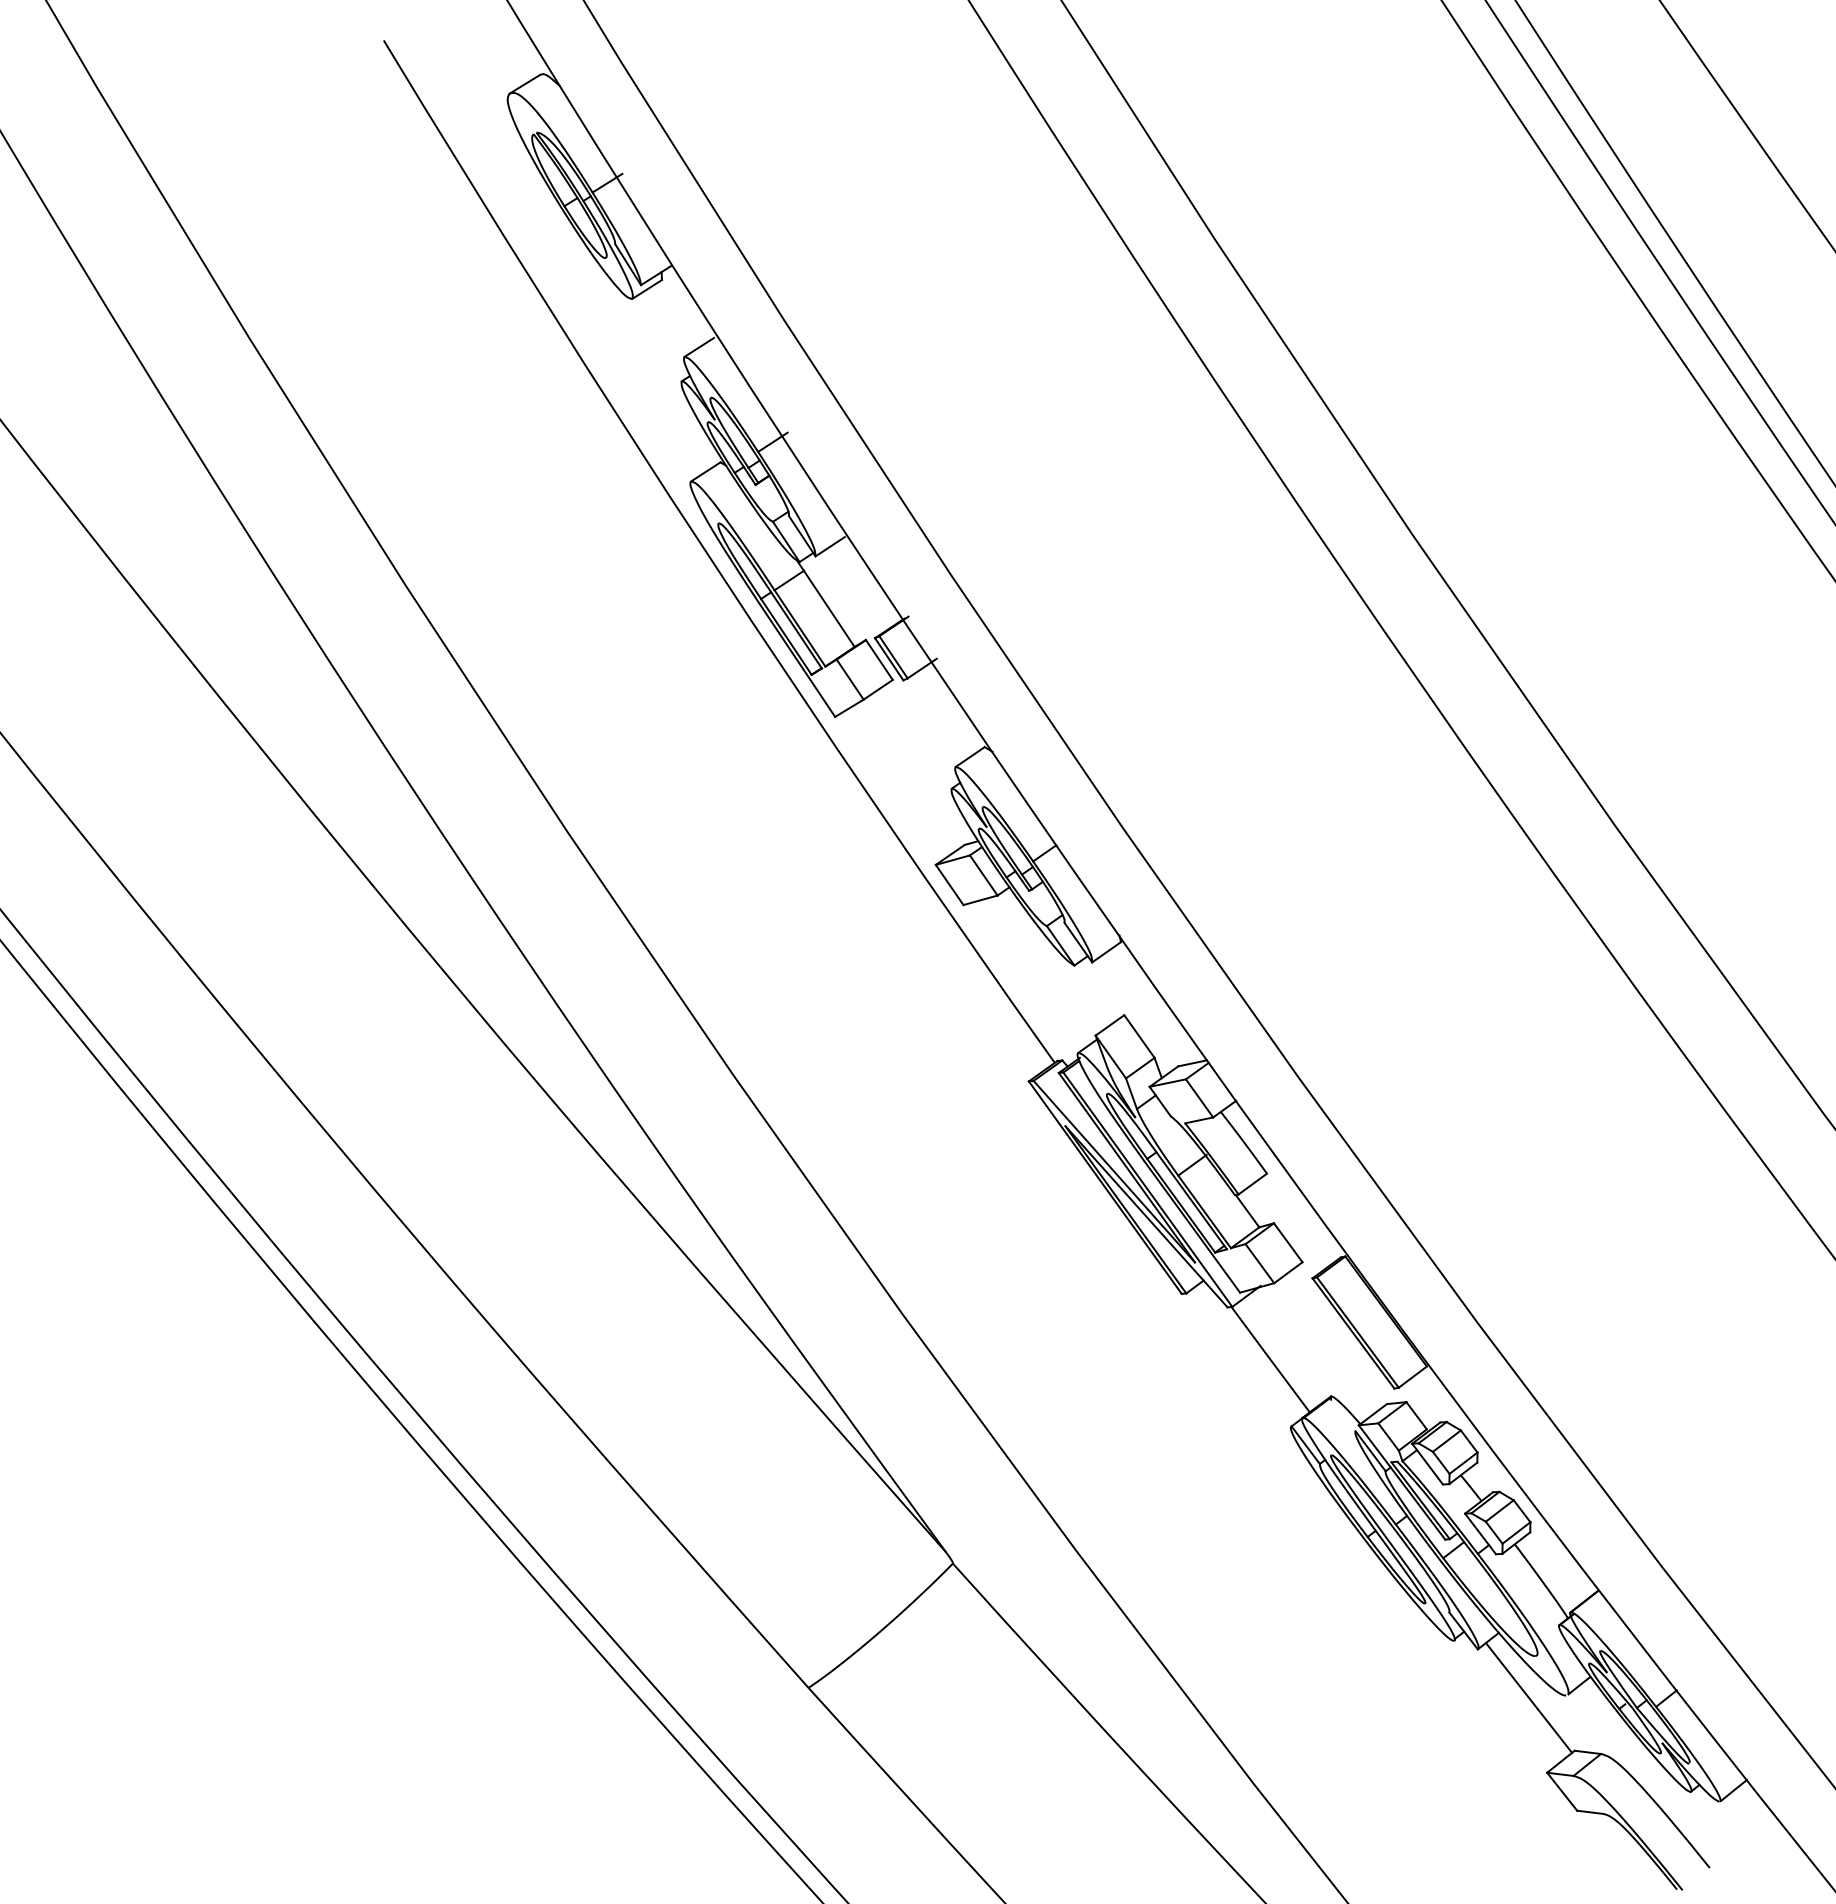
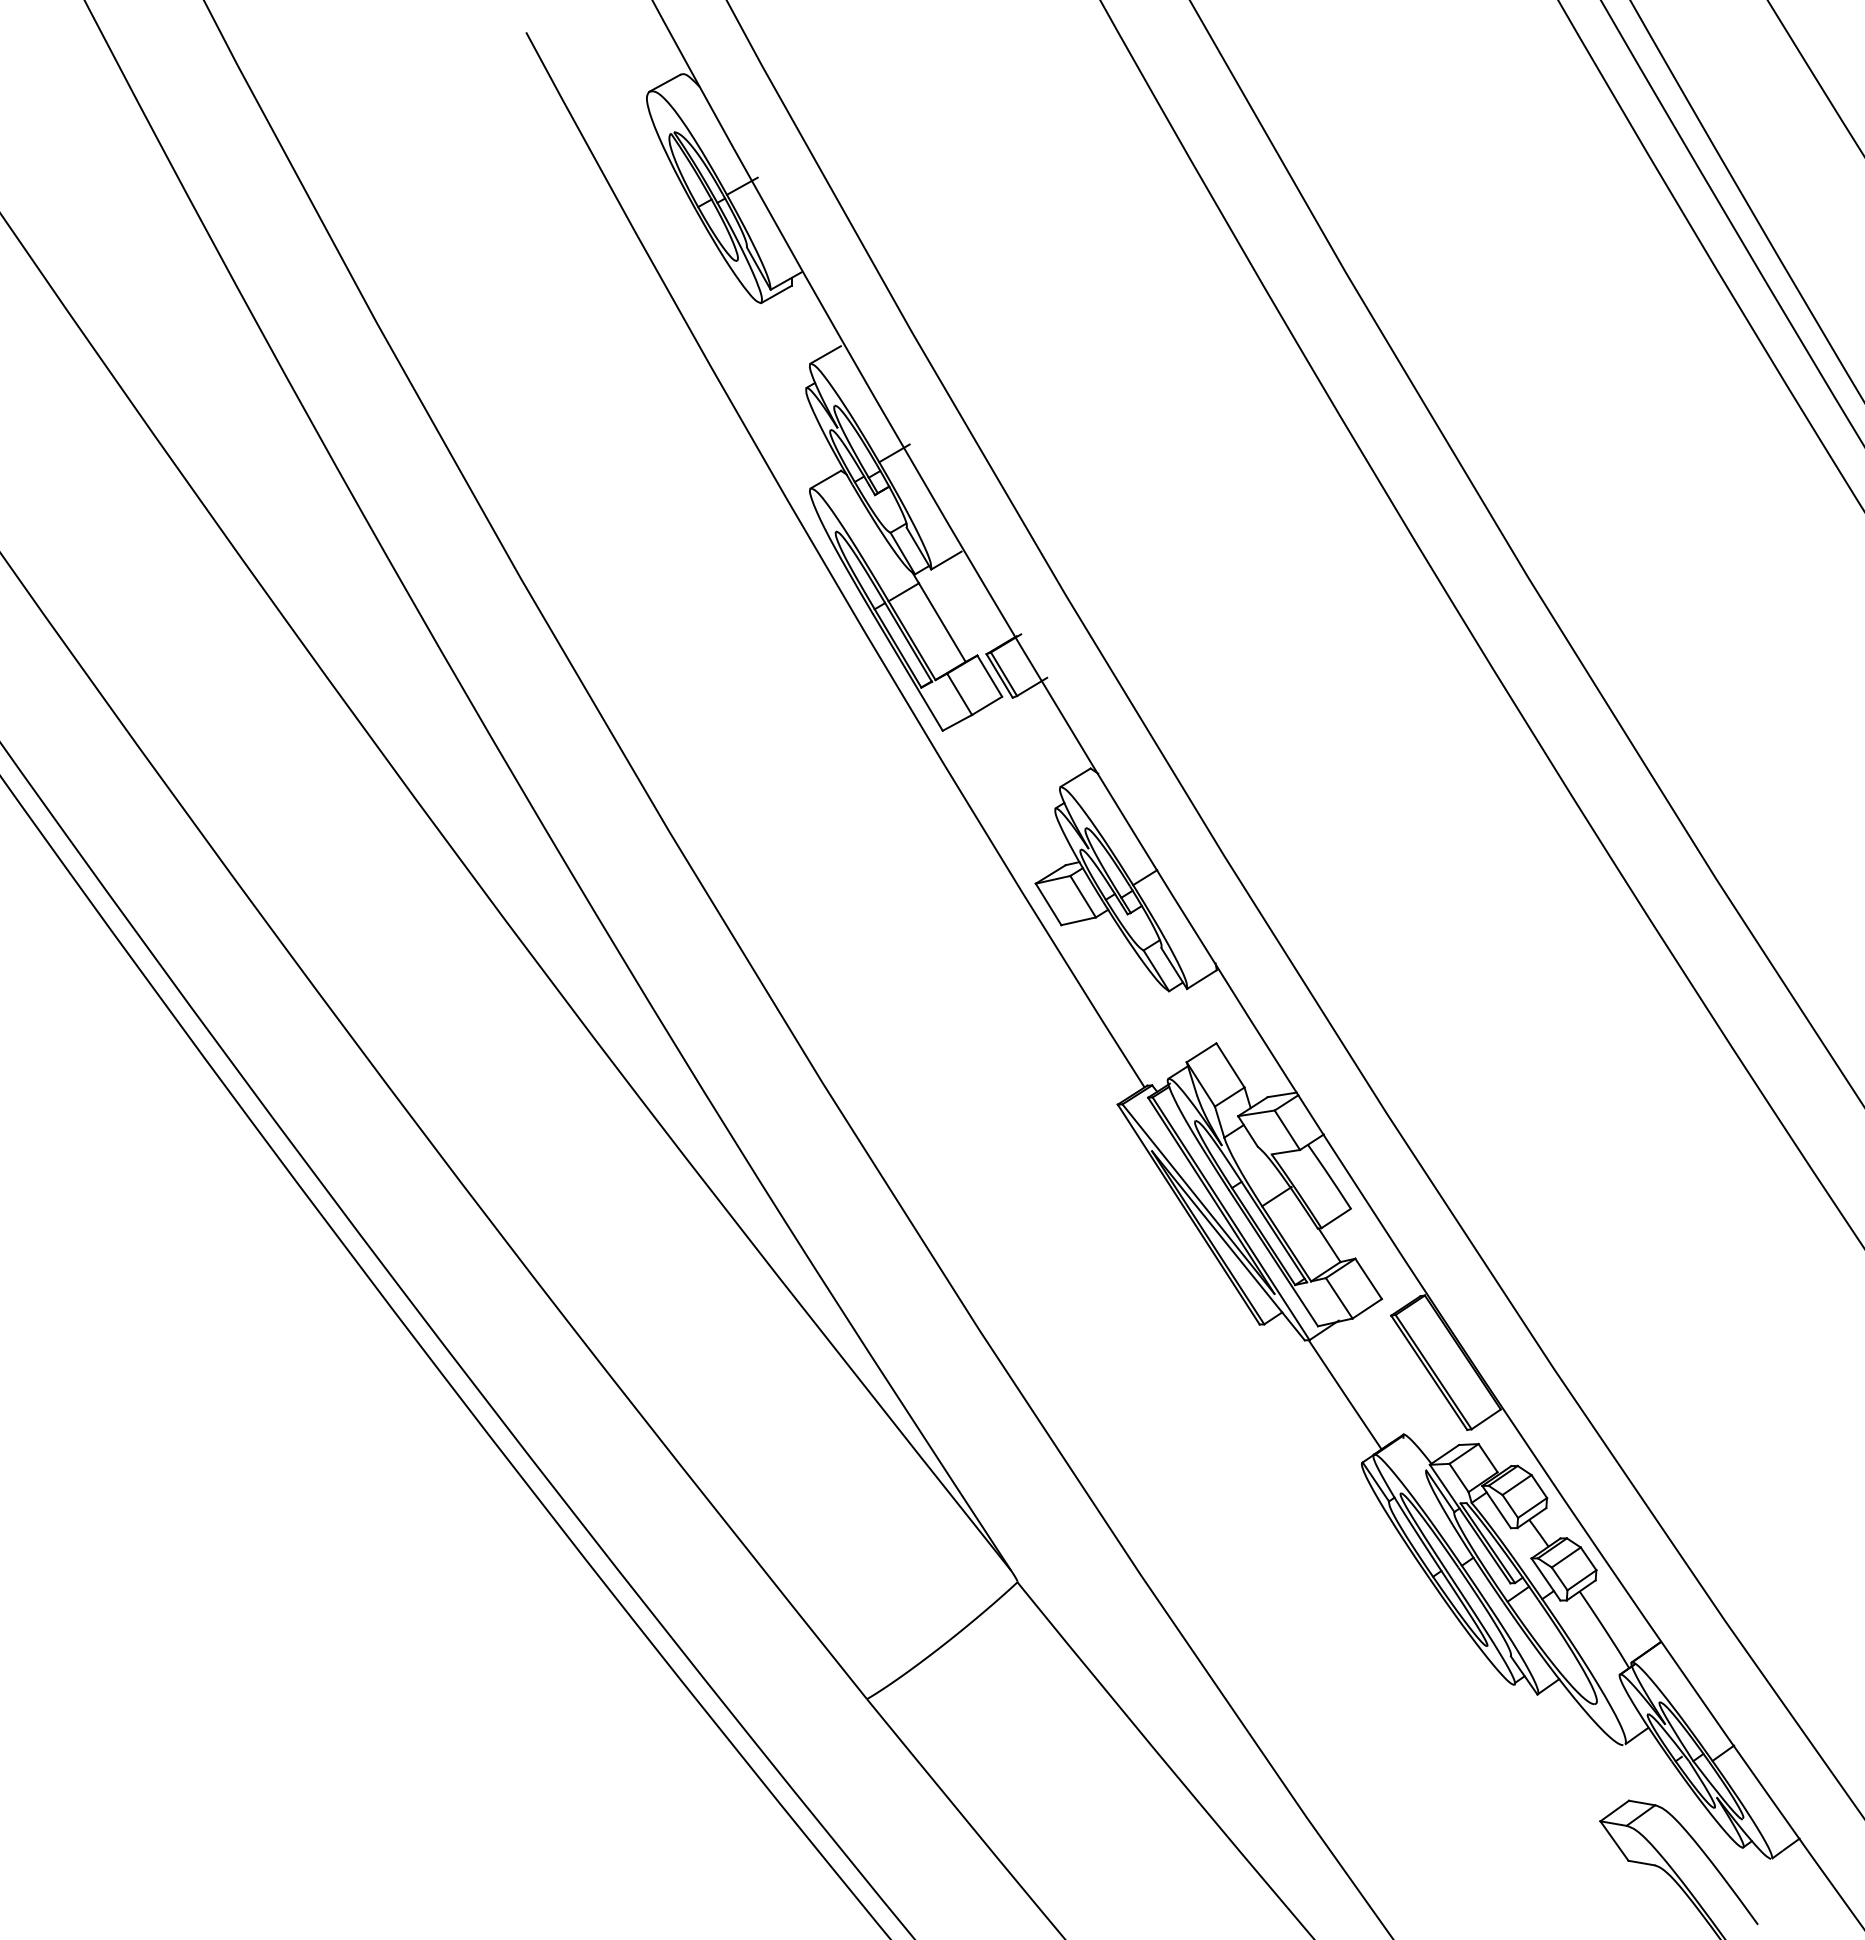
line: (1528, 1697) -> (1585, 1745), removed

